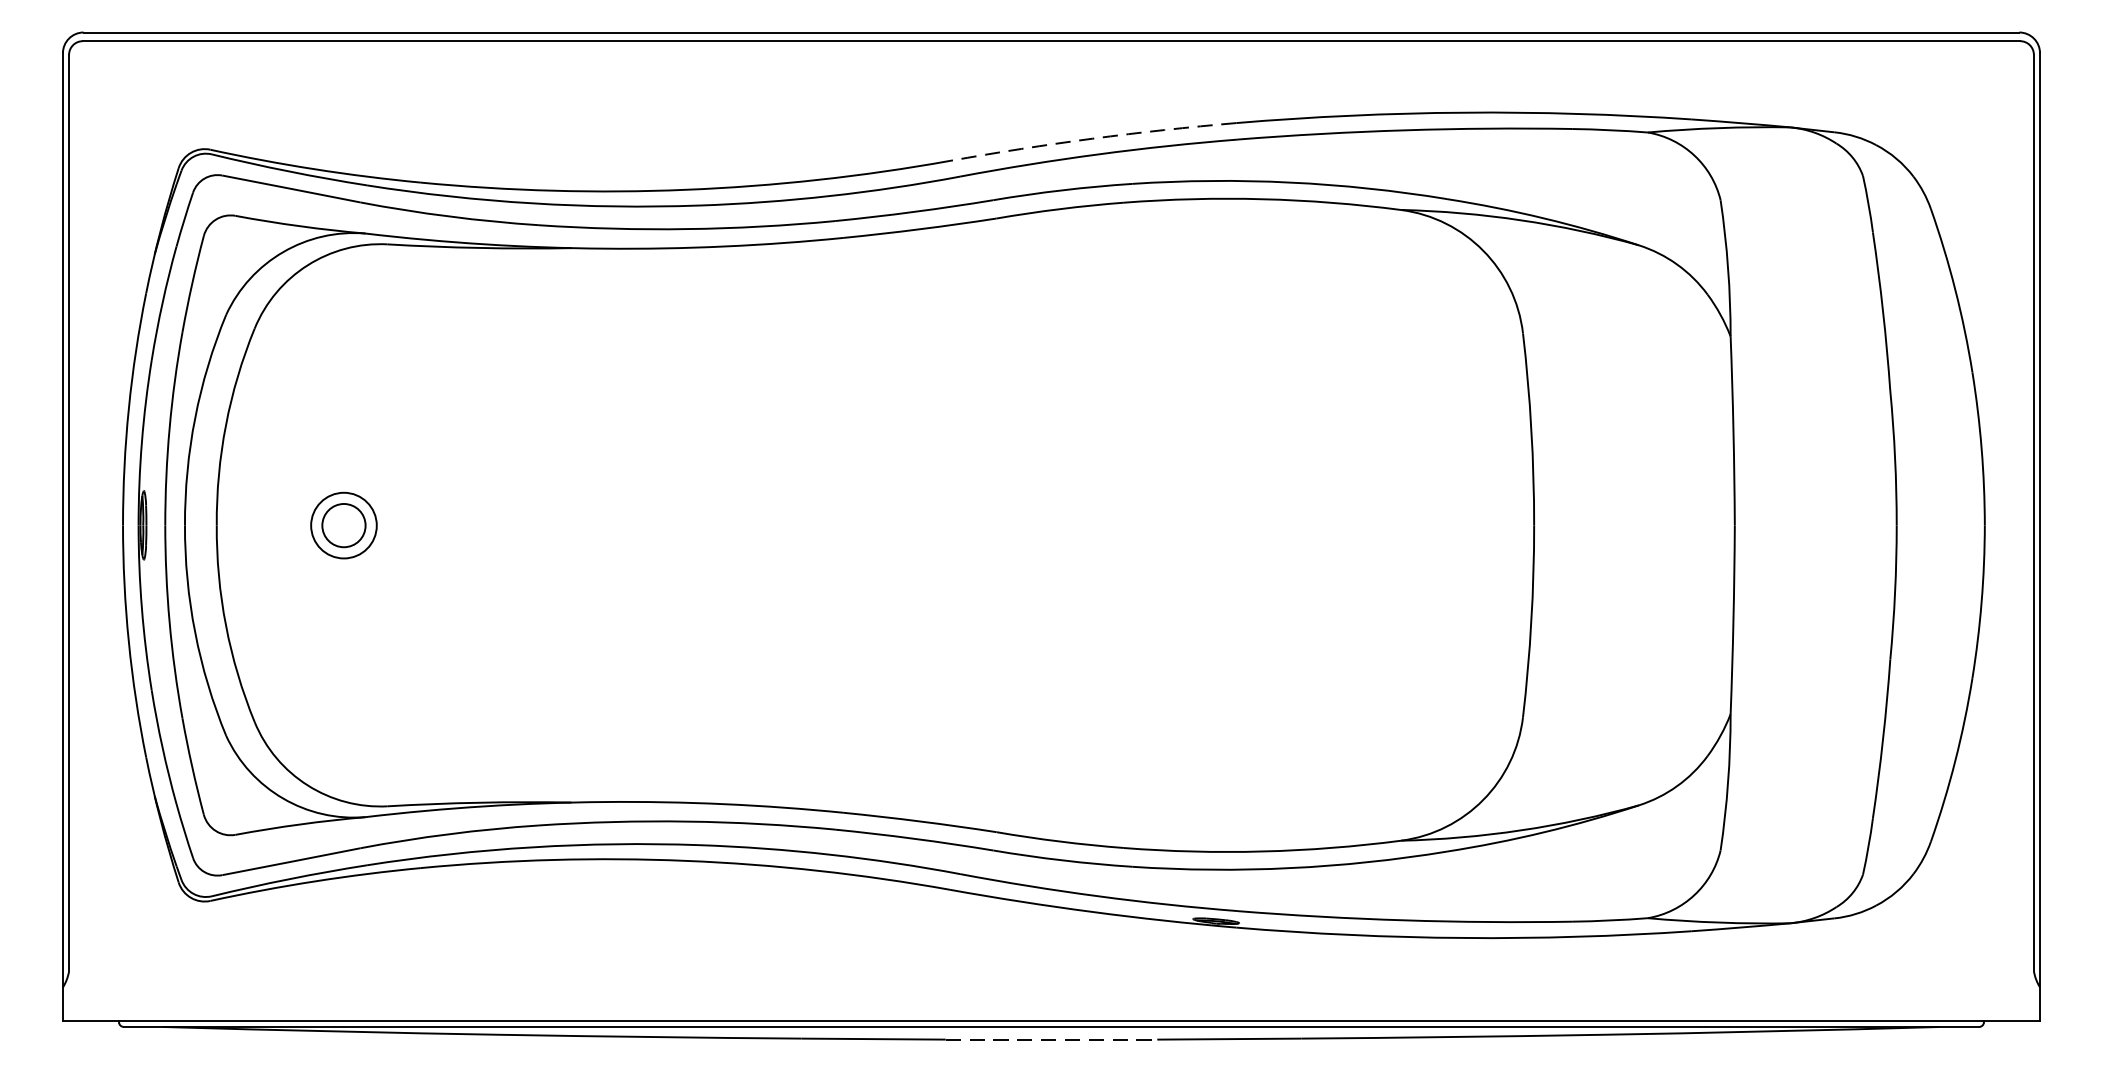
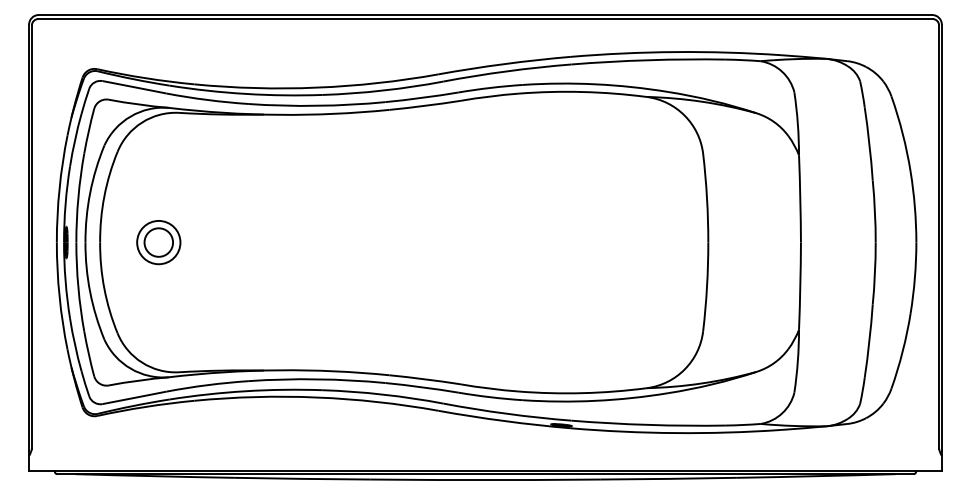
arc: (1092, 139) -> (504, 64), dashed -> solid
part: (343, 525) -> (158, 242), size x1.43
line: (1051, 1038) -> (485, 479), dashed -> solid

